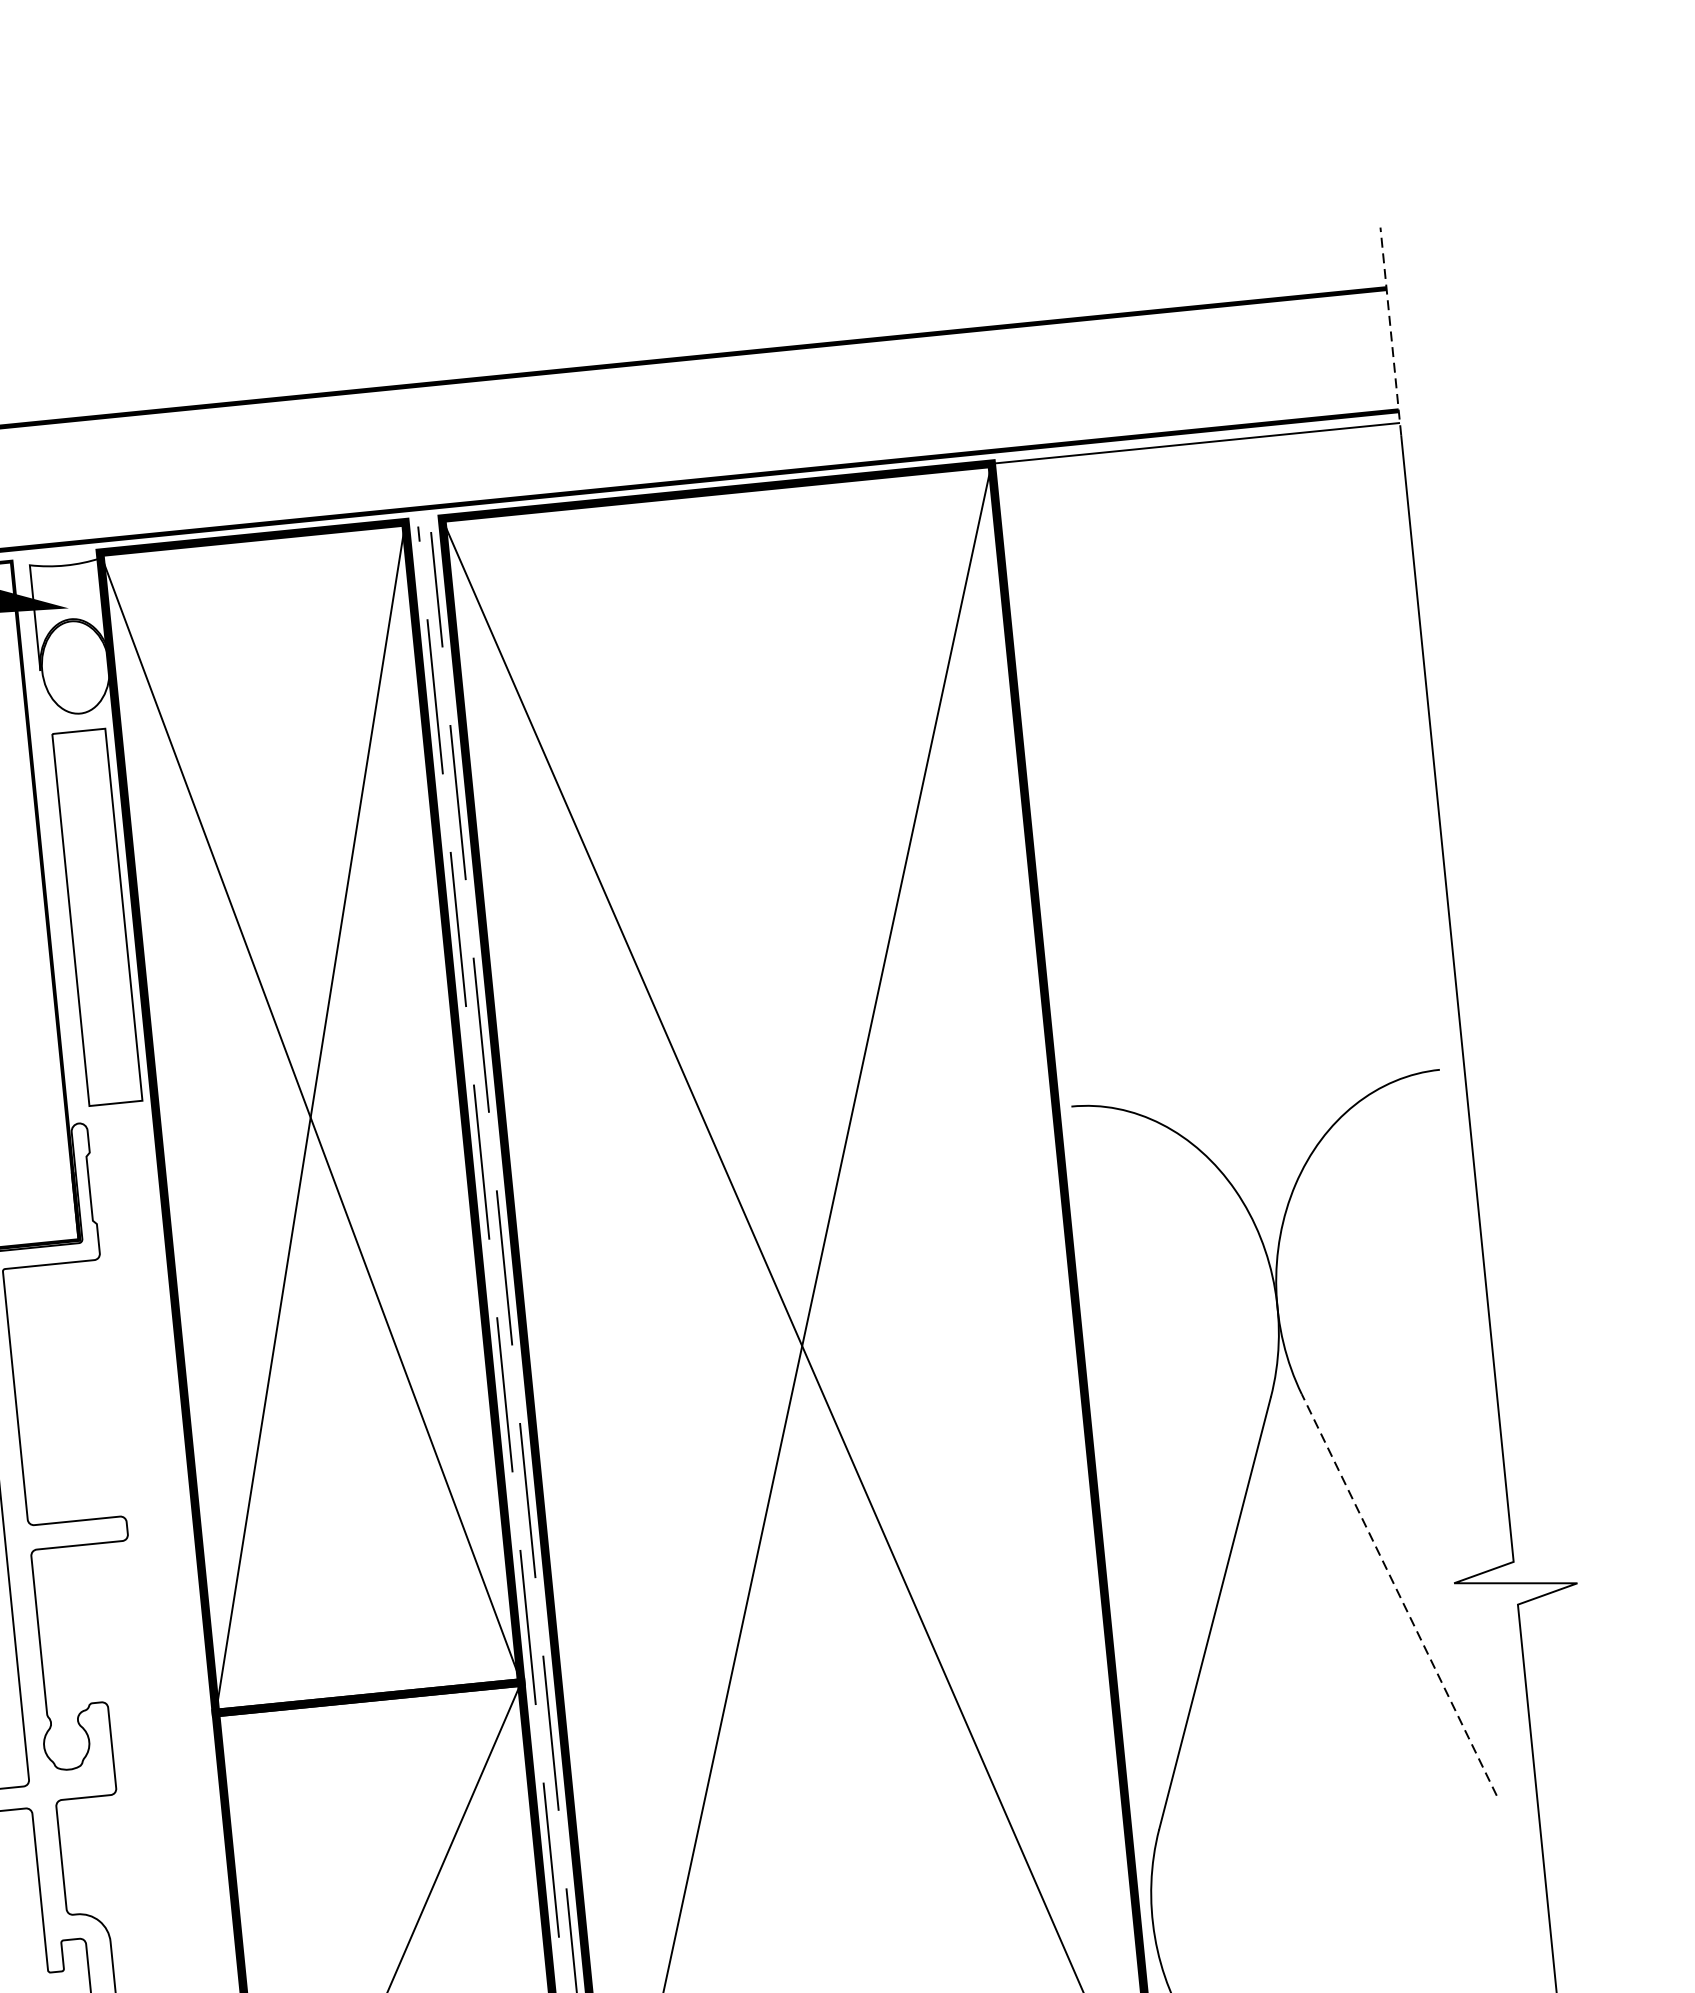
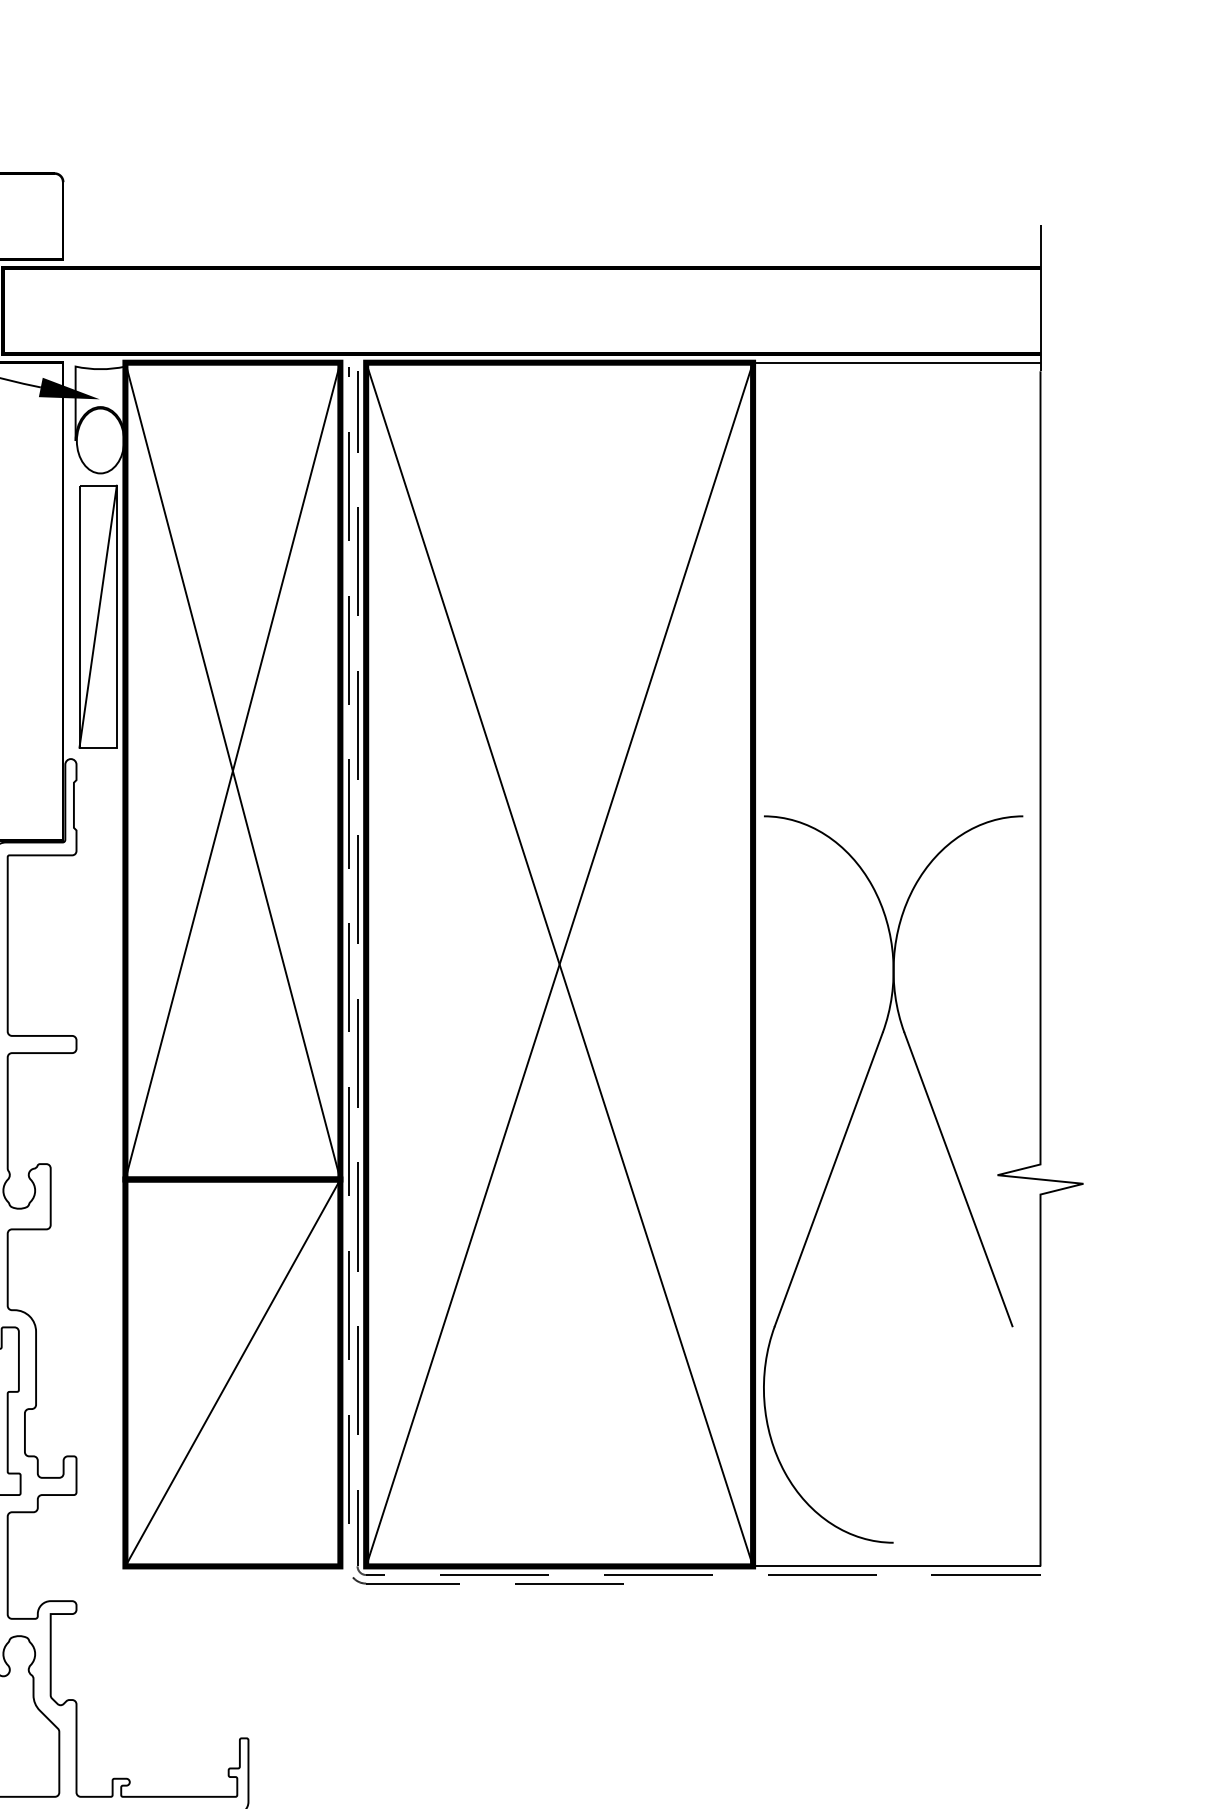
line: (1390, 330) -> (1040, 297), dashed -> solid
line: (96, 917) -> (97, 616), added
line: (1399, 1594) -> (958, 1179), dashed -> solid

